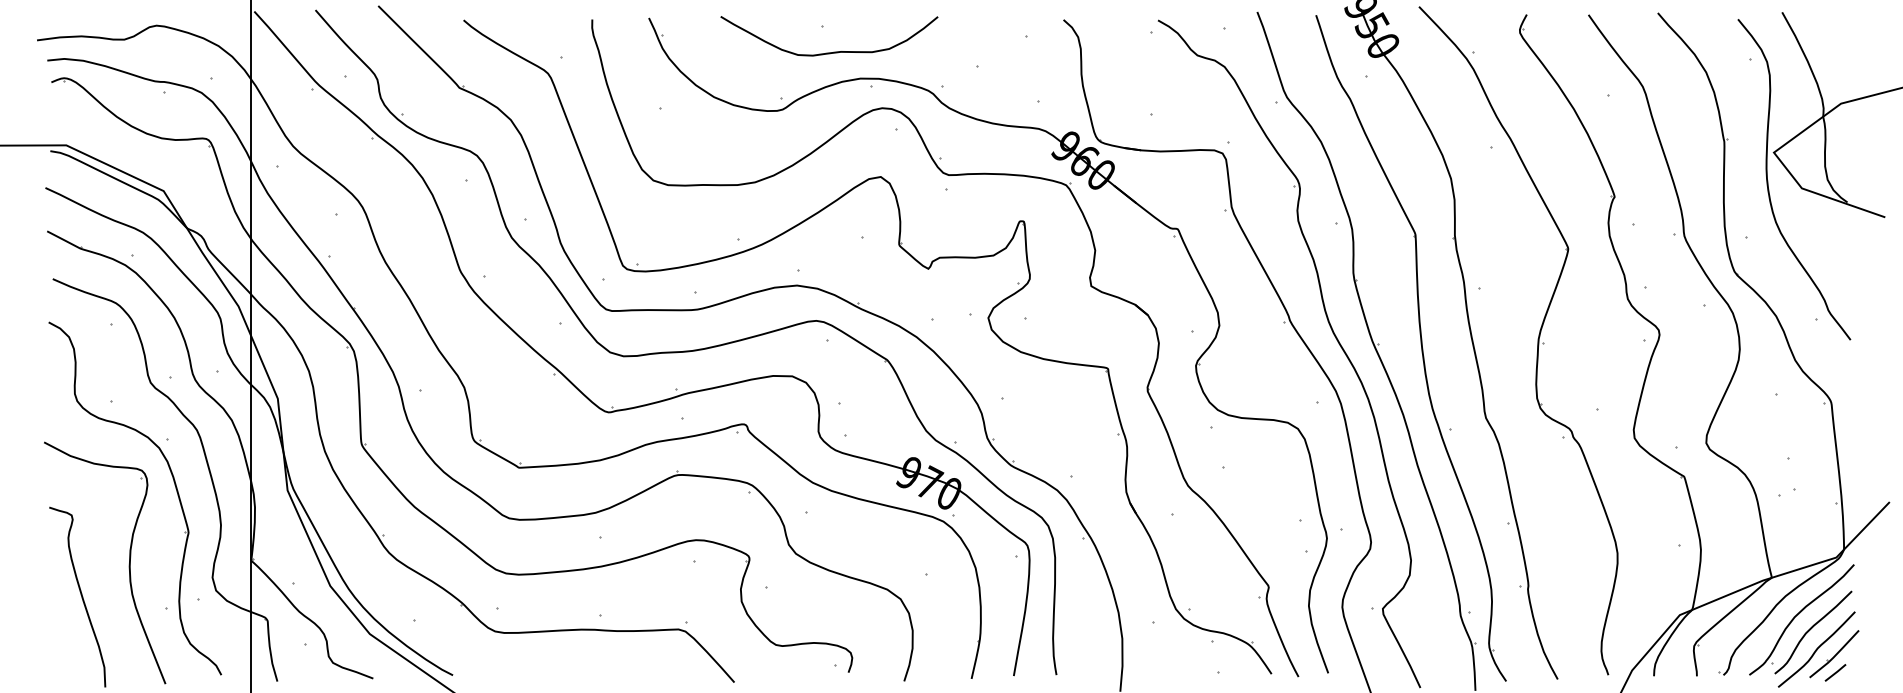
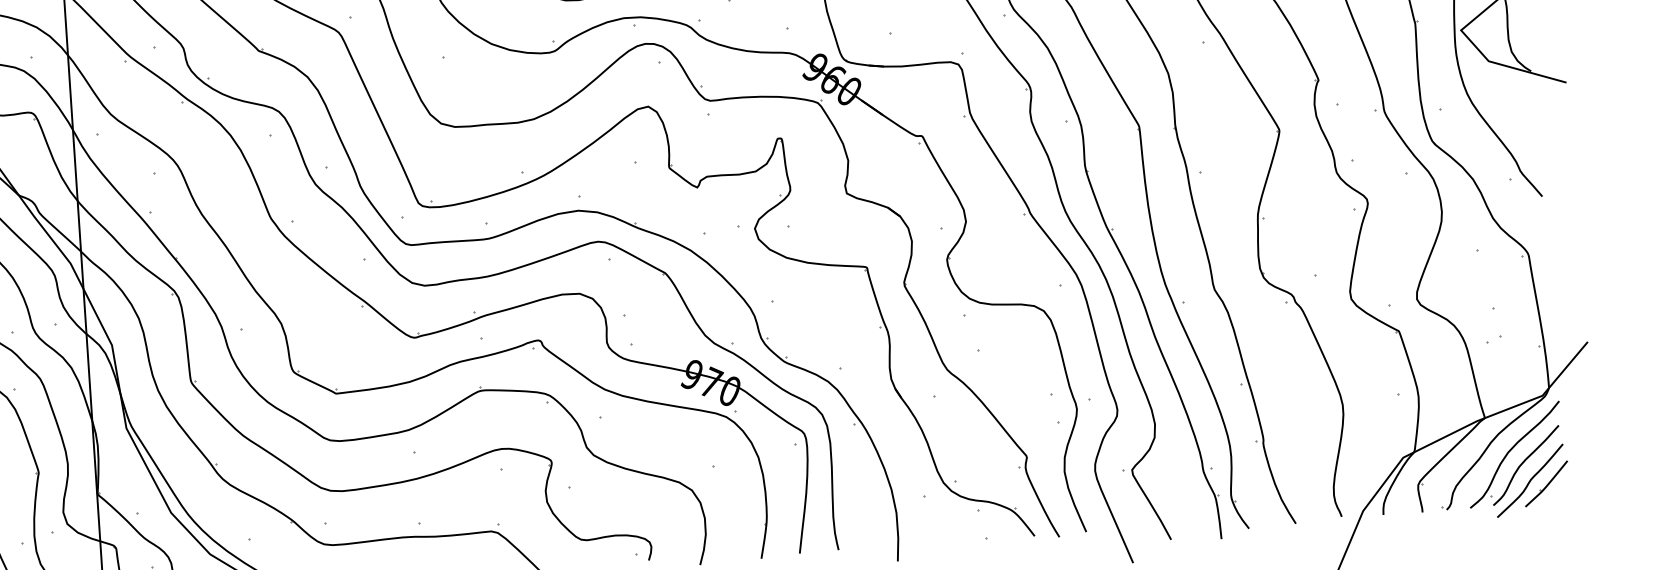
line: (1835, 672) -> (1548, 500), removed

